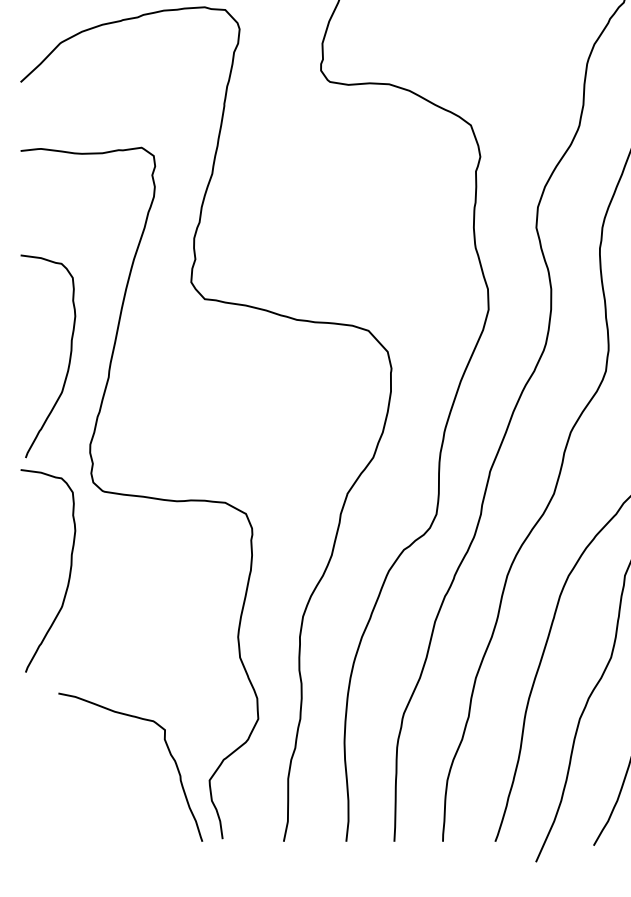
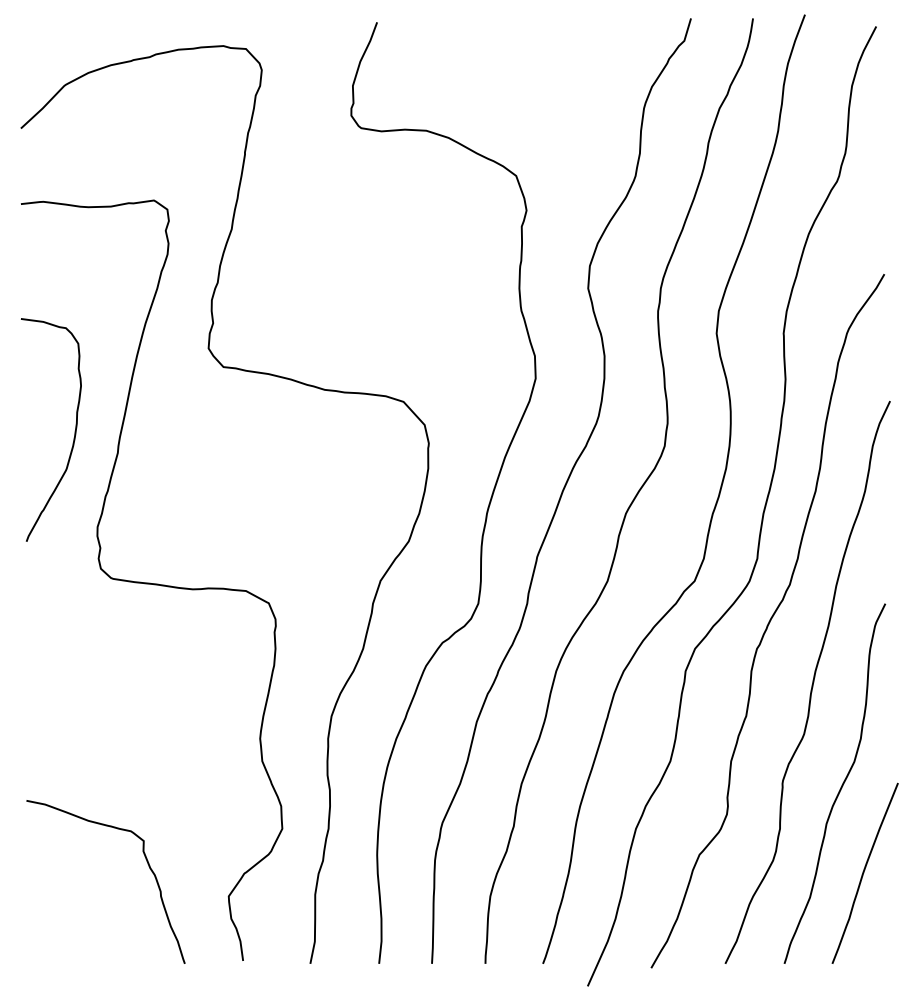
curve: (69, 572) -> (74, 667), removed
curve: (168, 751) -> (147, 864), moved

